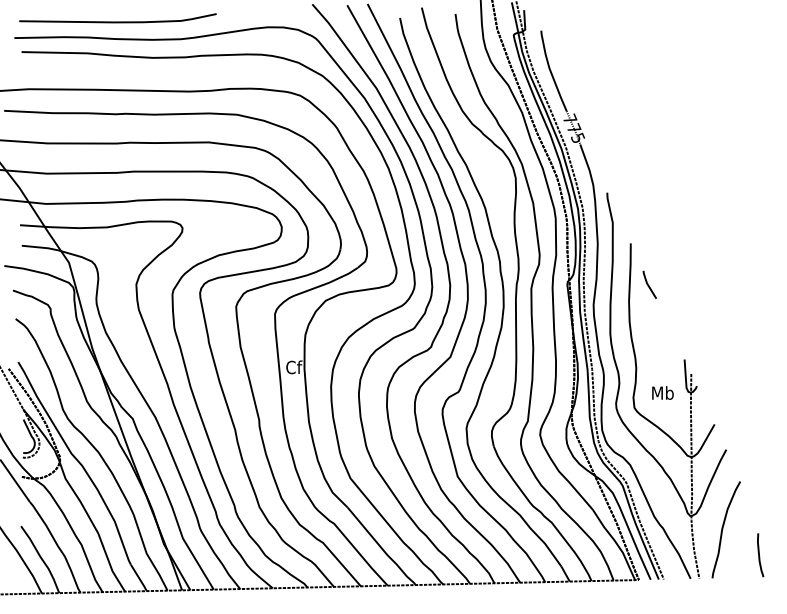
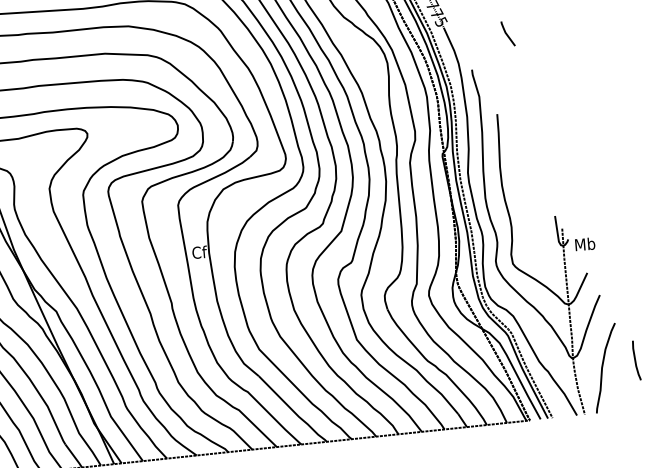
line: (648, 284) -> (506, 33), moved
text: (662, 392) -> (584, 243), moved
curve: (759, 555) -> (635, 360), moved

